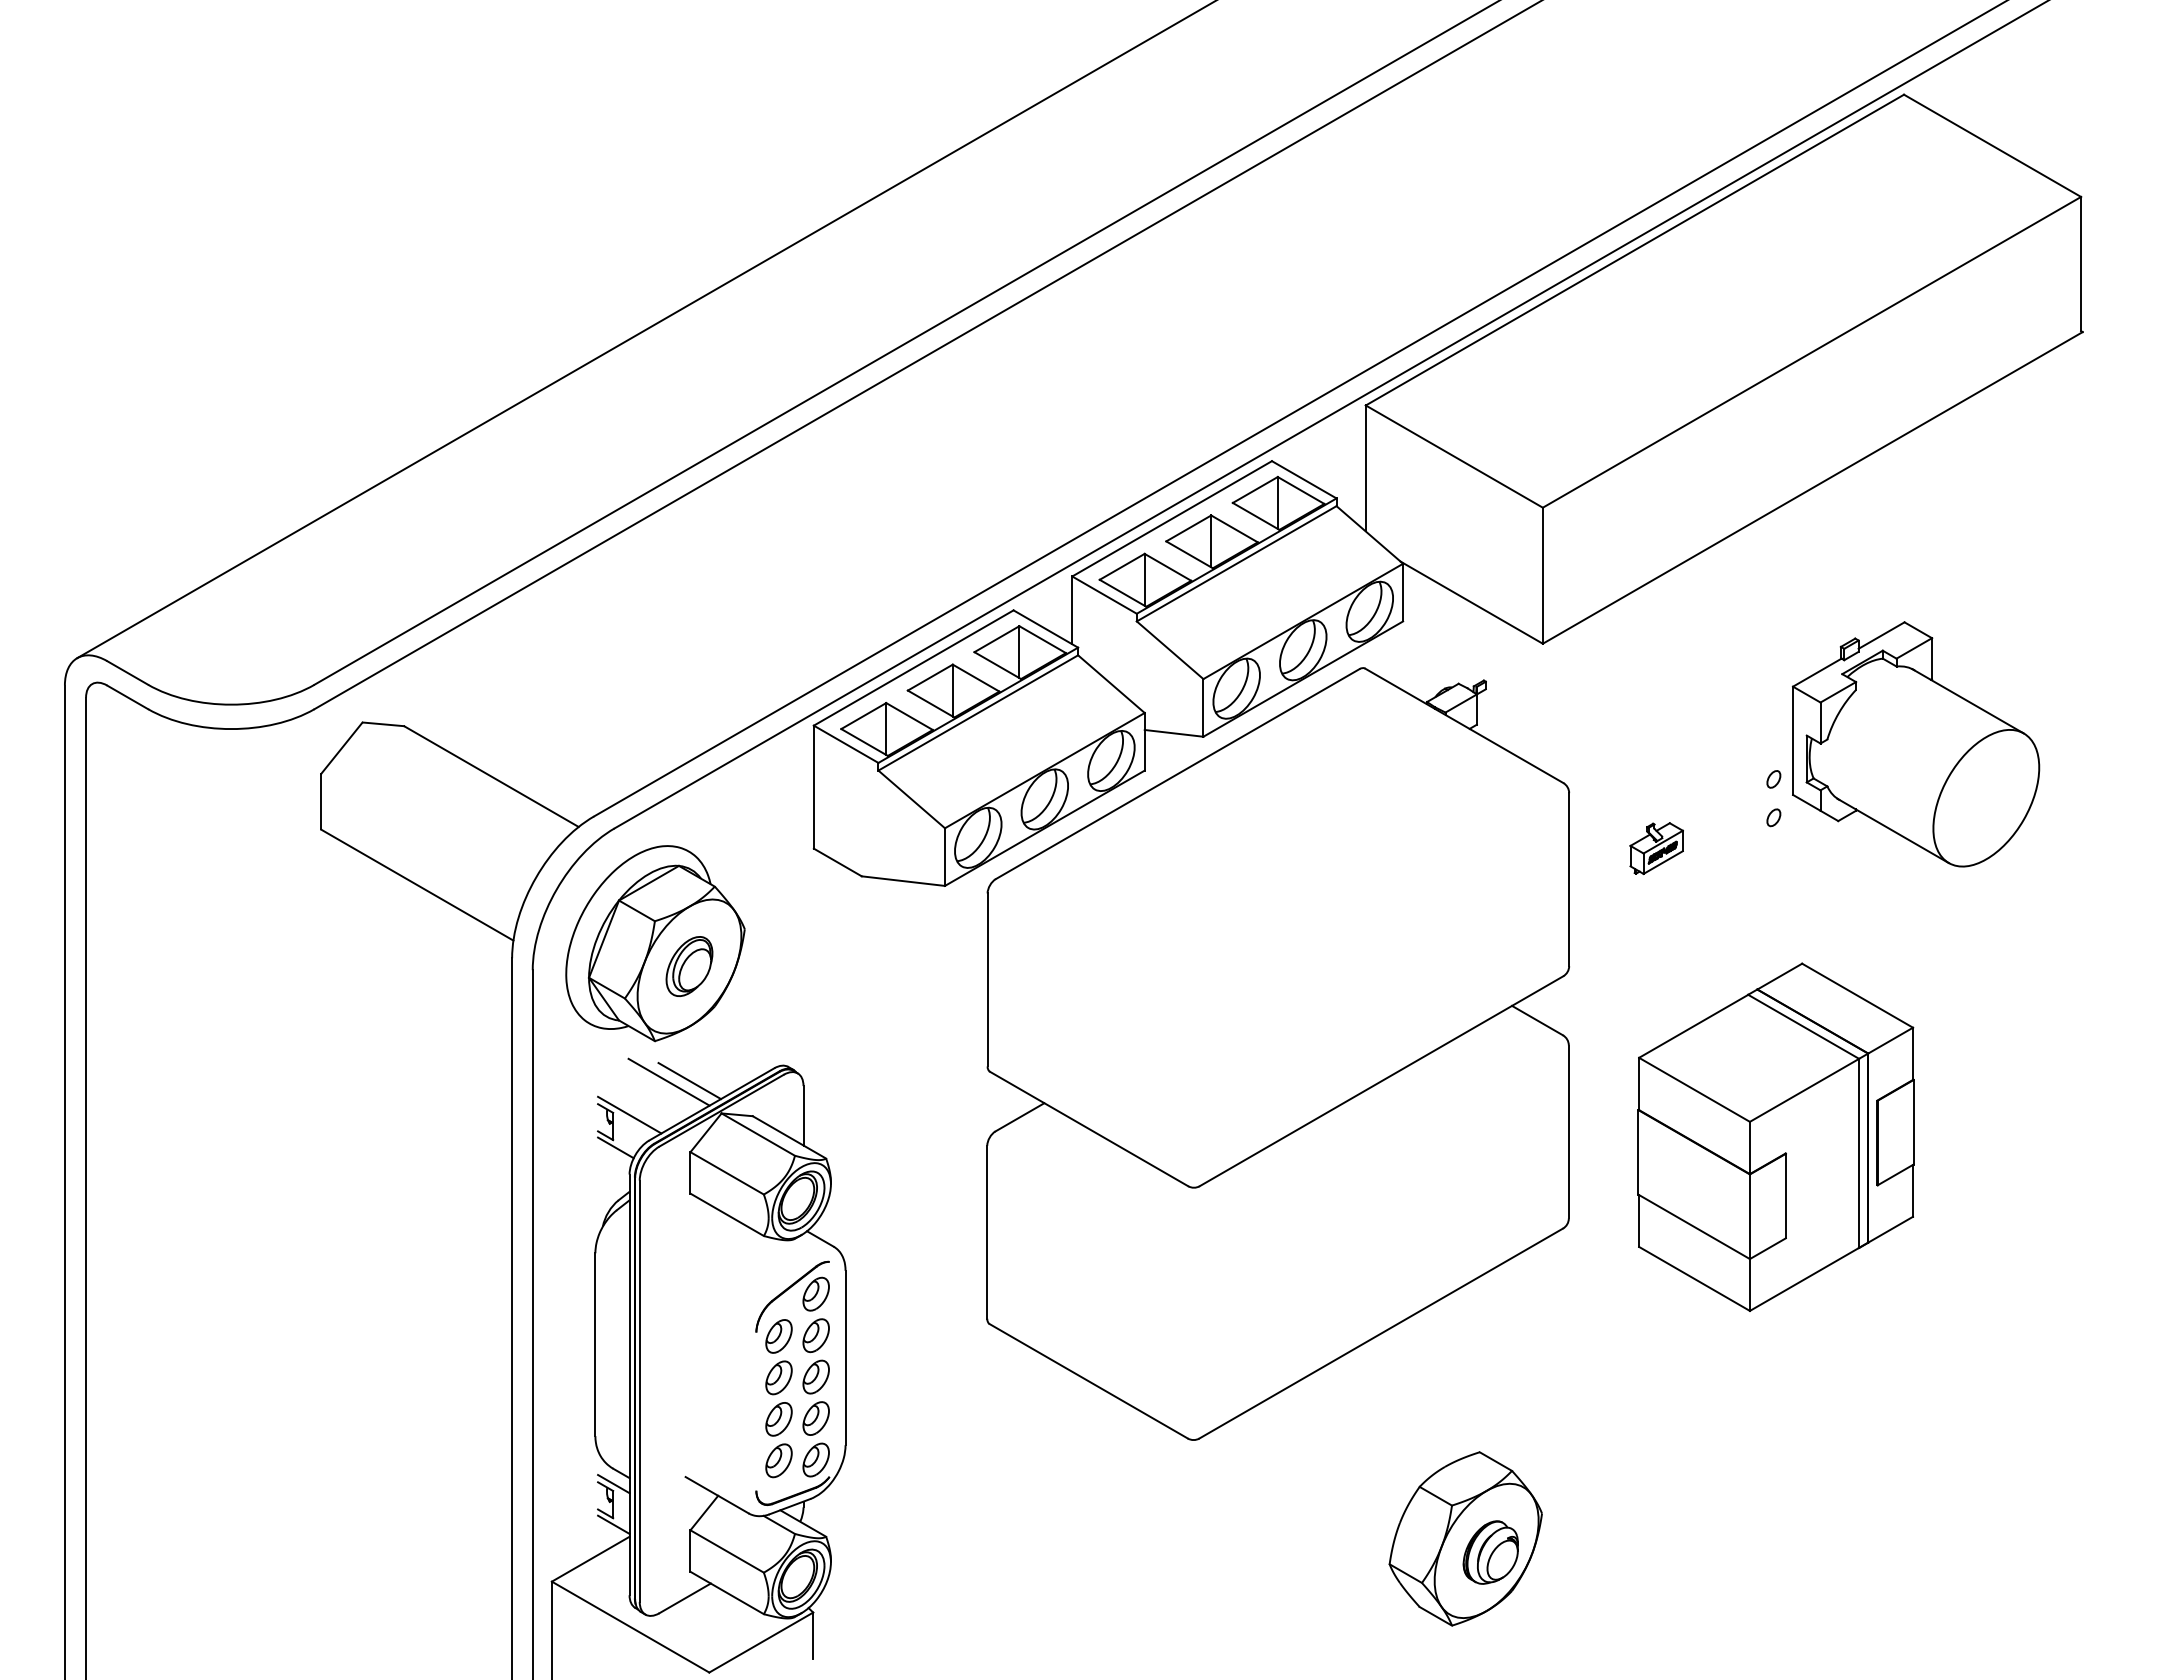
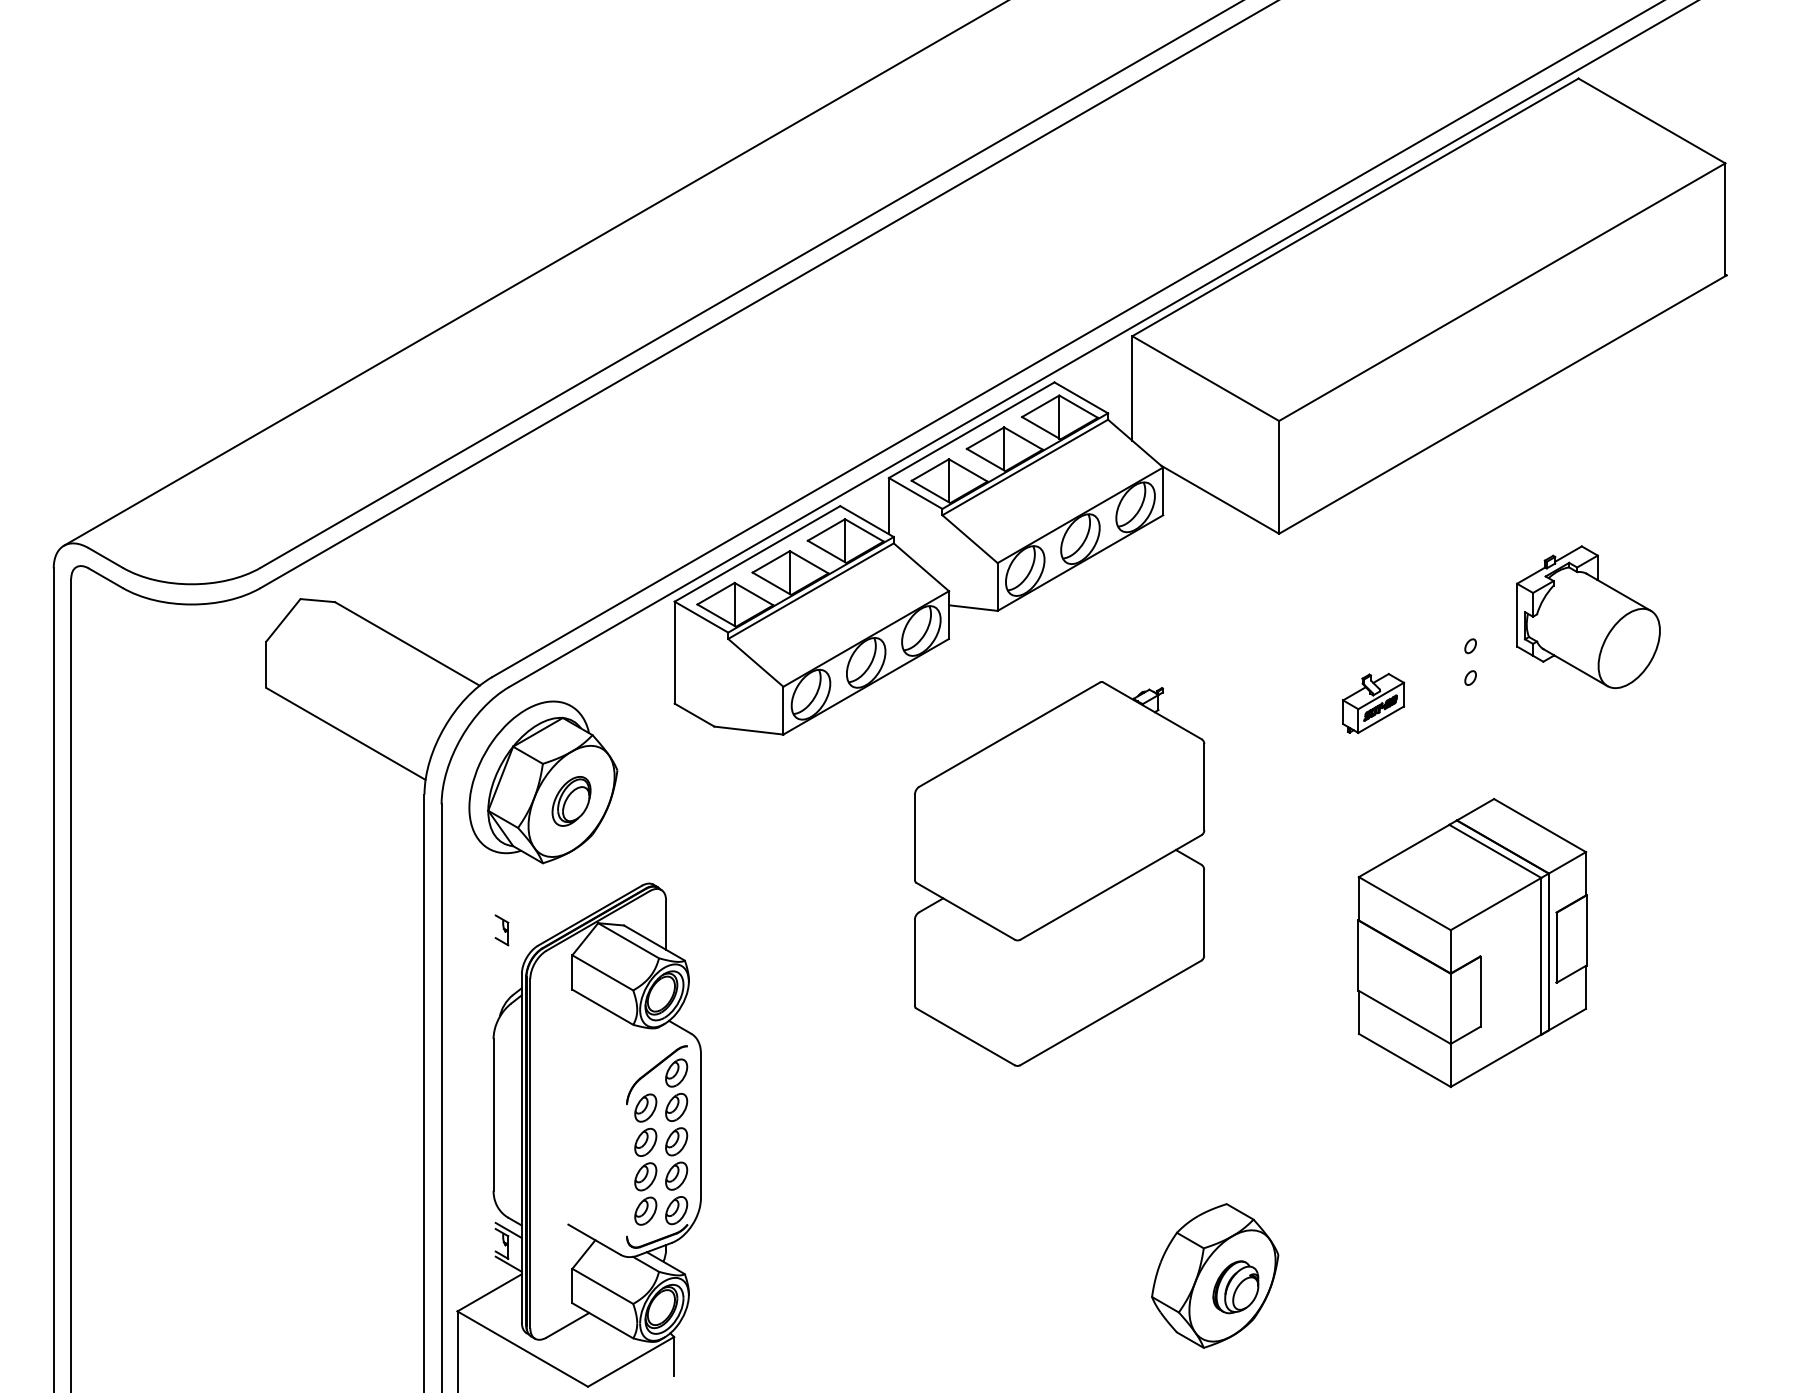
part: (1915, 744) -> (1588, 617), size x0.7
part: (1656, 848) -> (1373, 703), size x1.4
part: (1277, 1053) -> (1059, 873), size x0.6
line: (668, 1081) -> (554, 896), removed
line: (689, 1081) -> (571, 896), removed
line: (629, 1114) -> (521, 924), removed
line: (615, 1147) -> (510, 951), removed

